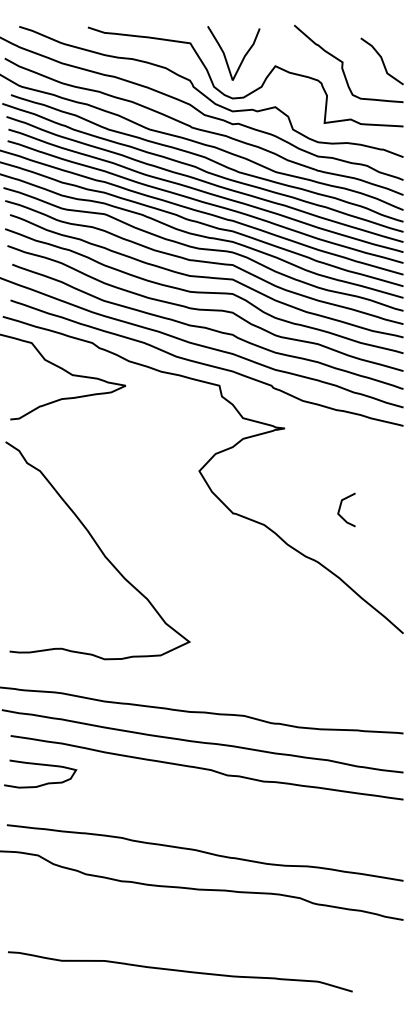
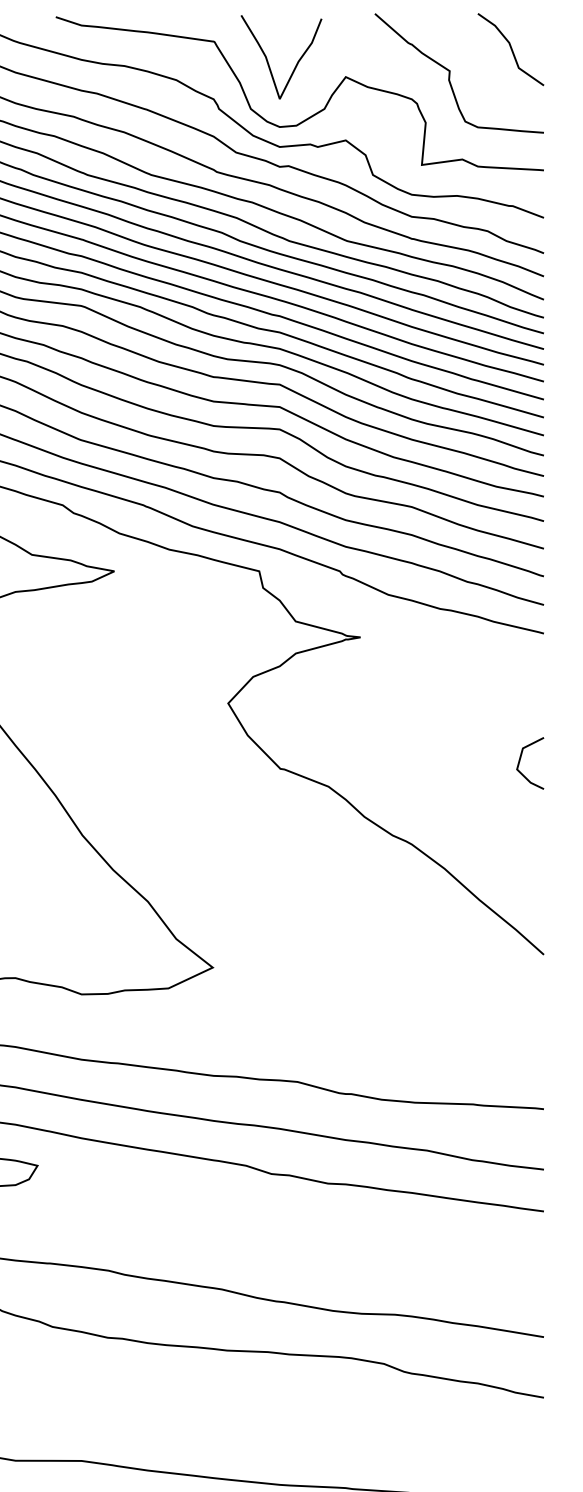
line: (381, 61) -> (509, 49), moved
line: (341, 506) -> (522, 758), moved

